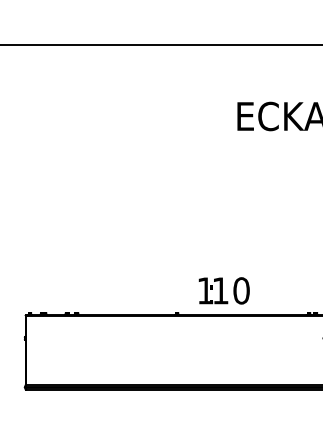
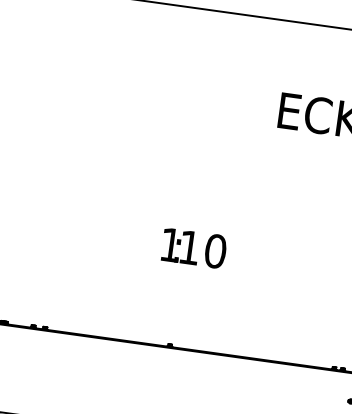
text: (223, 290) -> (193, 247), moved

